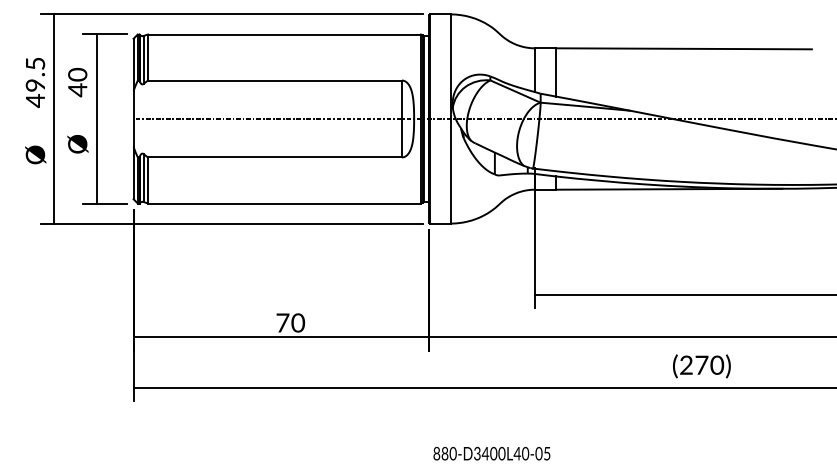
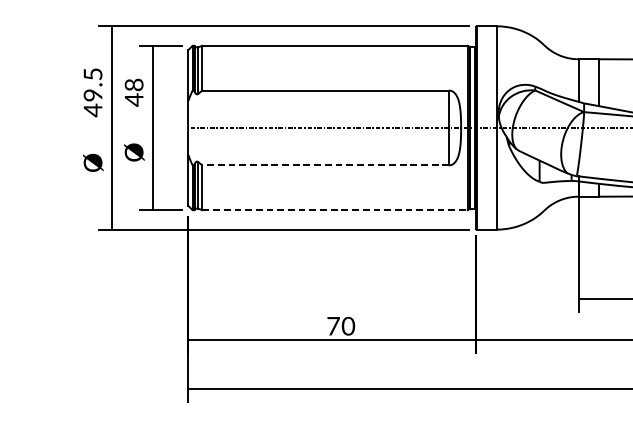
text: (78, 74) -> (134, 84), 40 -> 48
line: (274, 157) -> (325, 165), solid -> dashed
line: (284, 203) -> (335, 210), solid -> dashed

